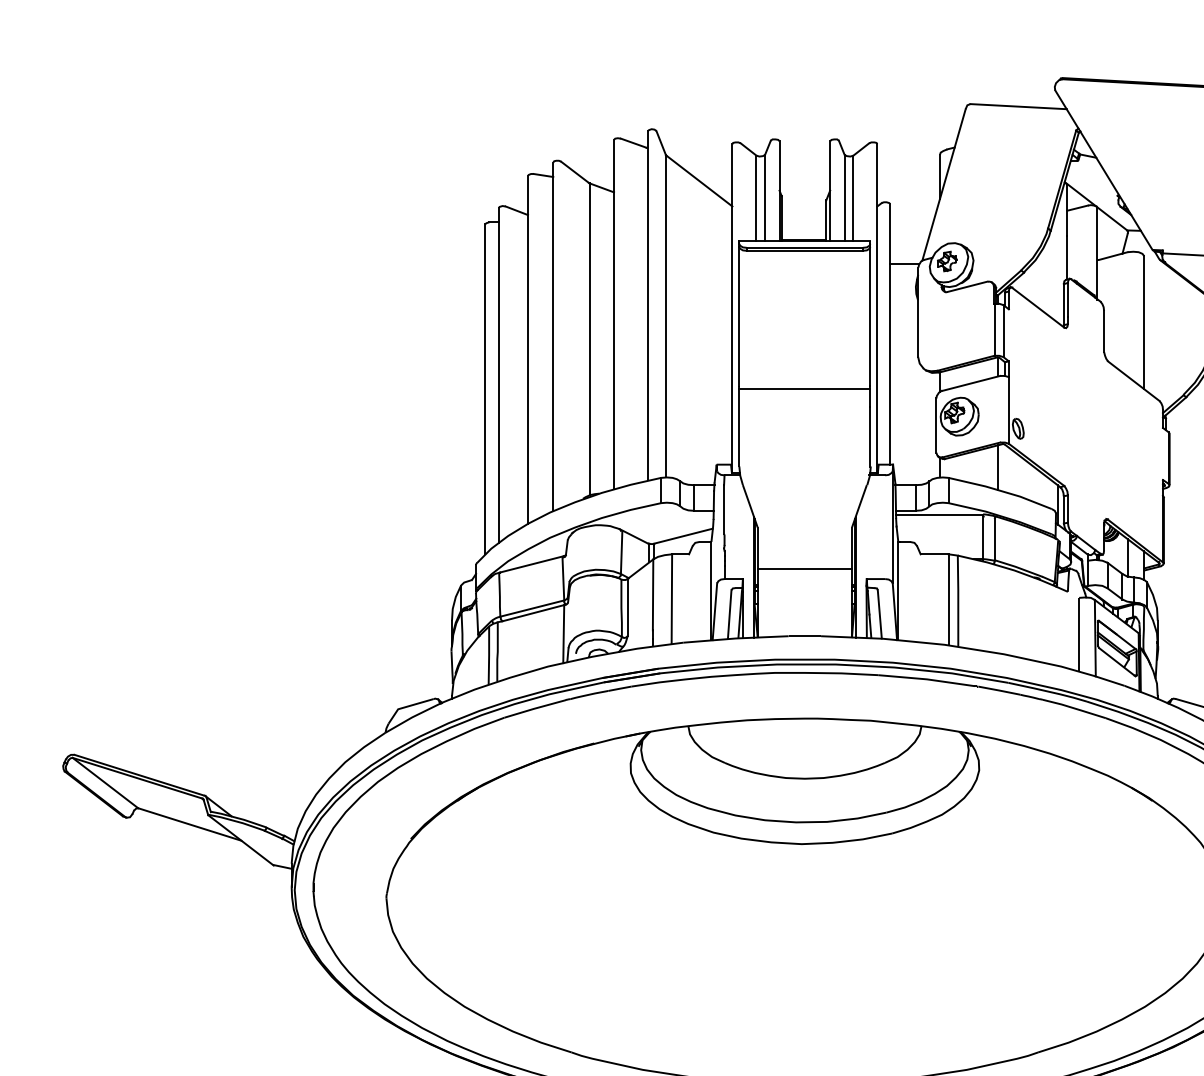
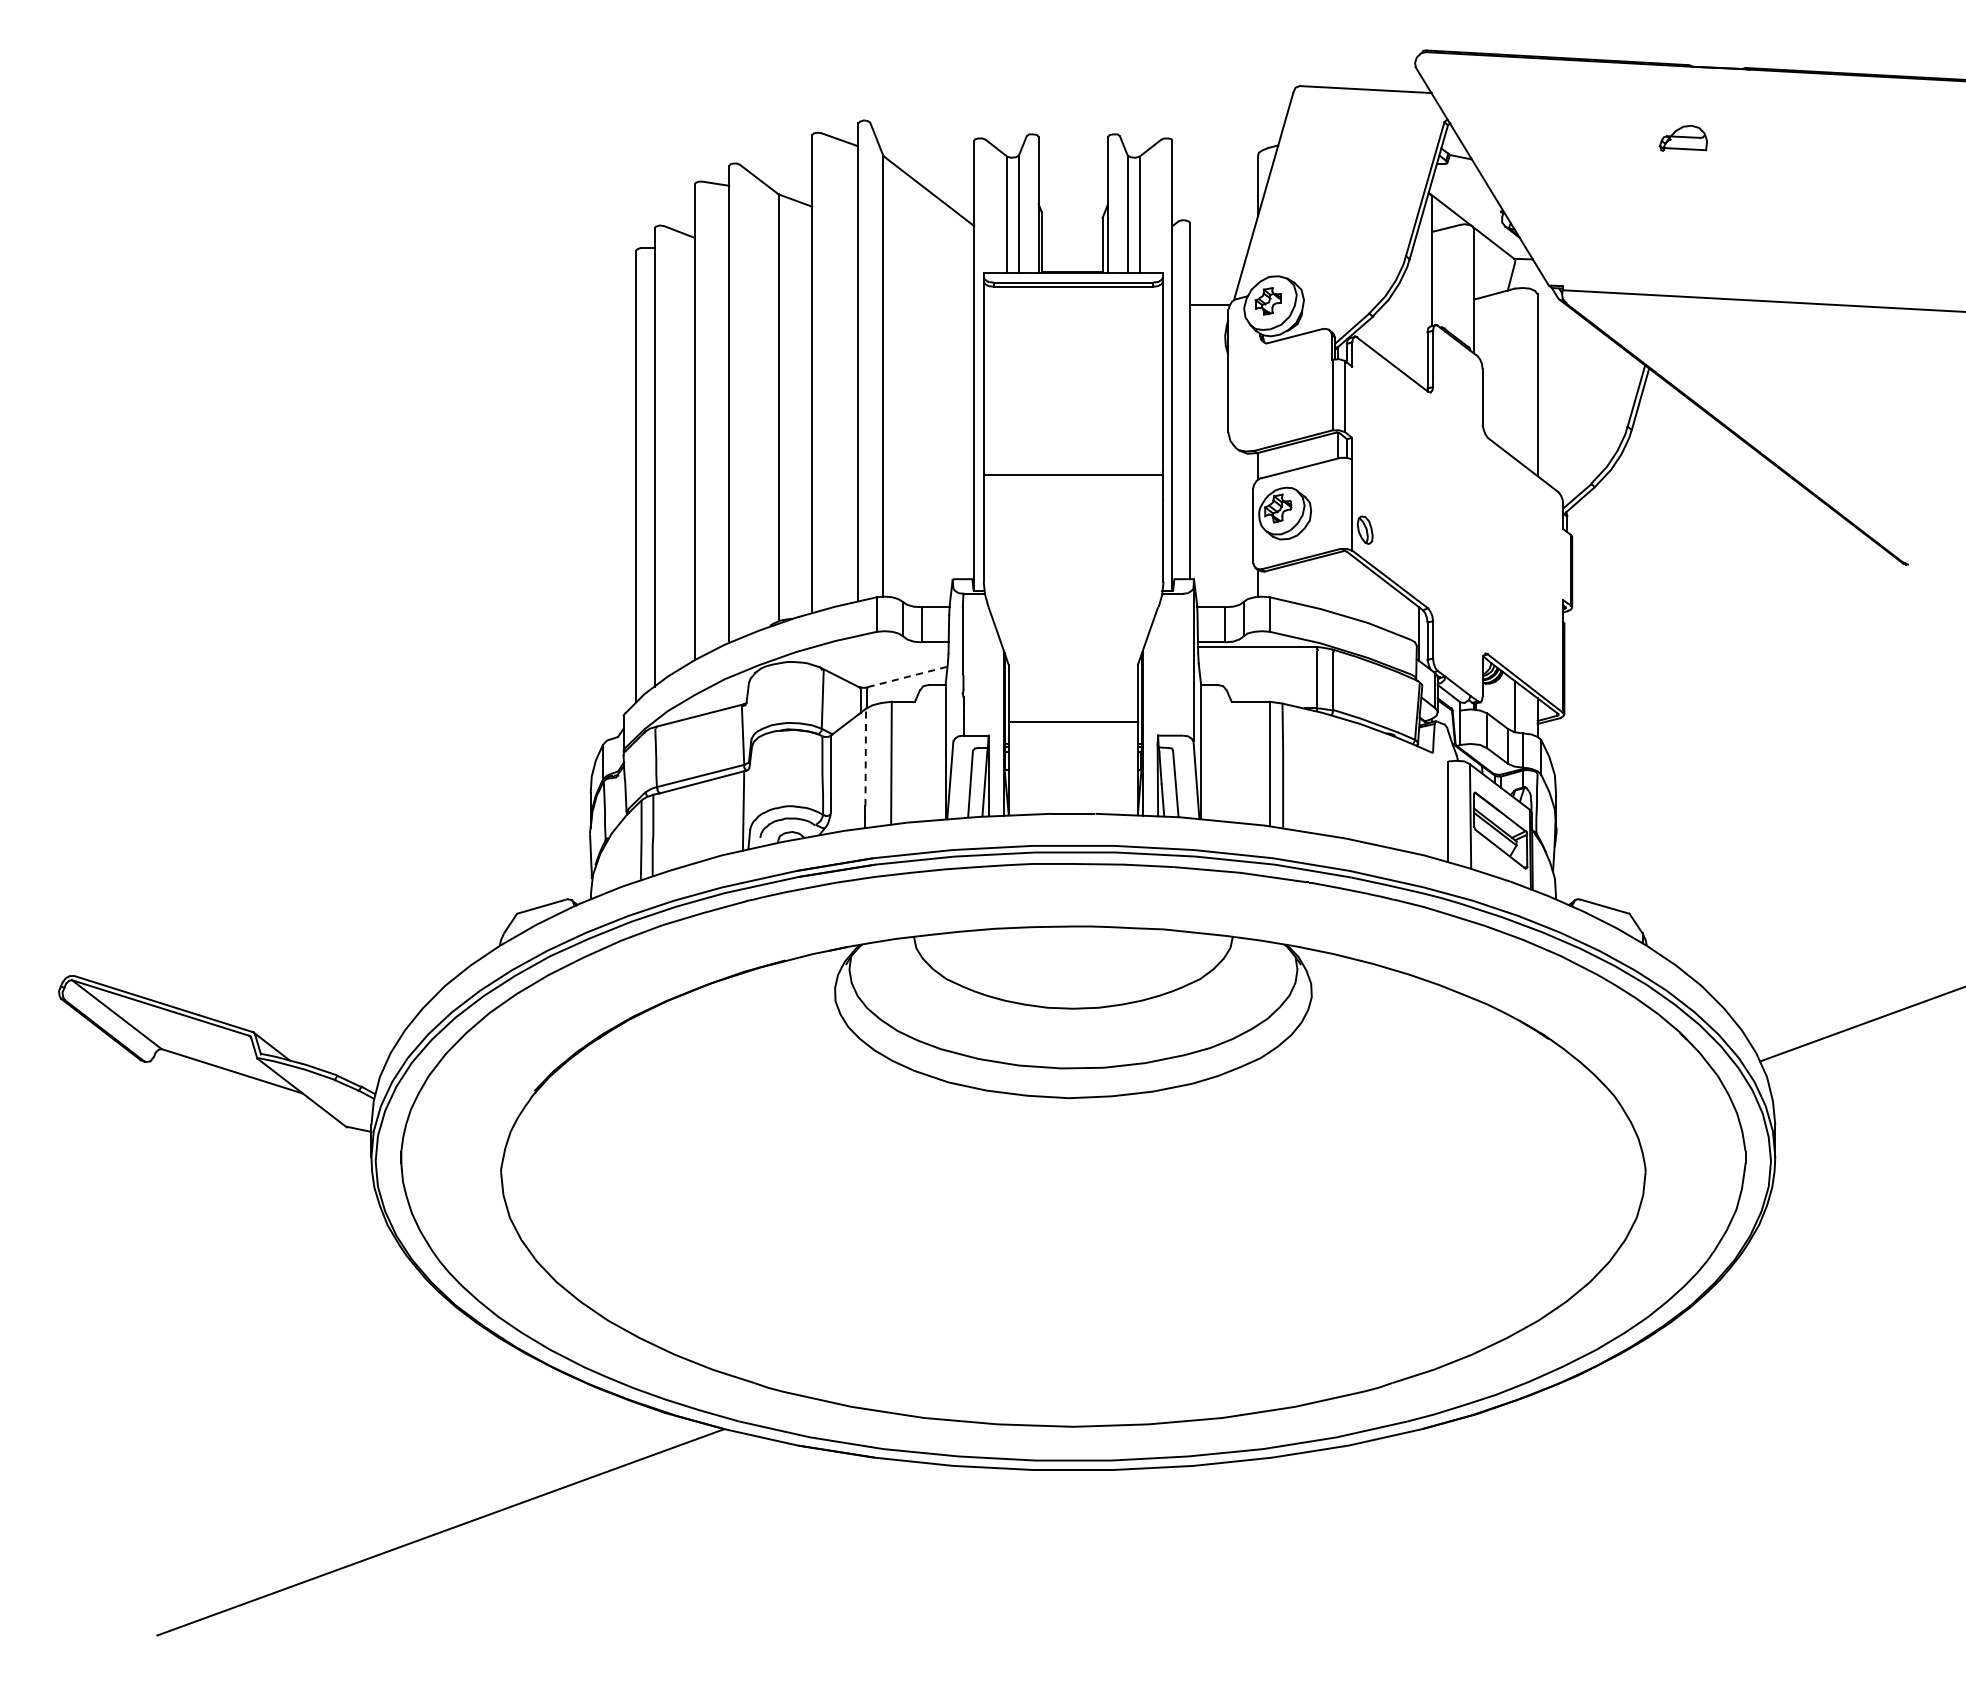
line: (998, 467) -> (1337, 582), removed
line: (683, 535) -> (907, 676), solid -> dashed
line: (652, 595) -> (865, 757), solid -> dashed

